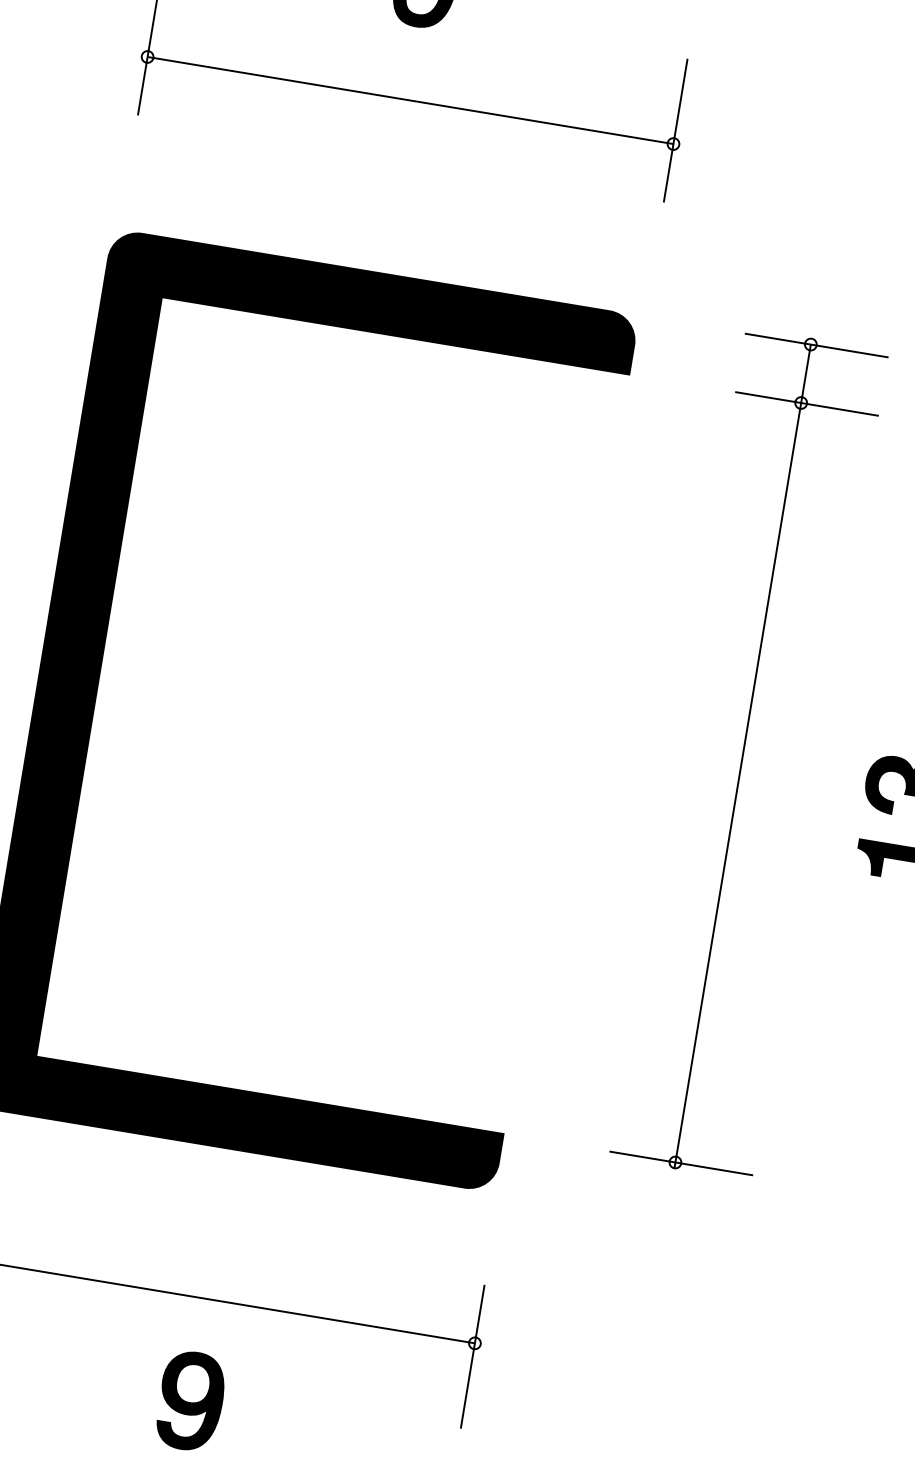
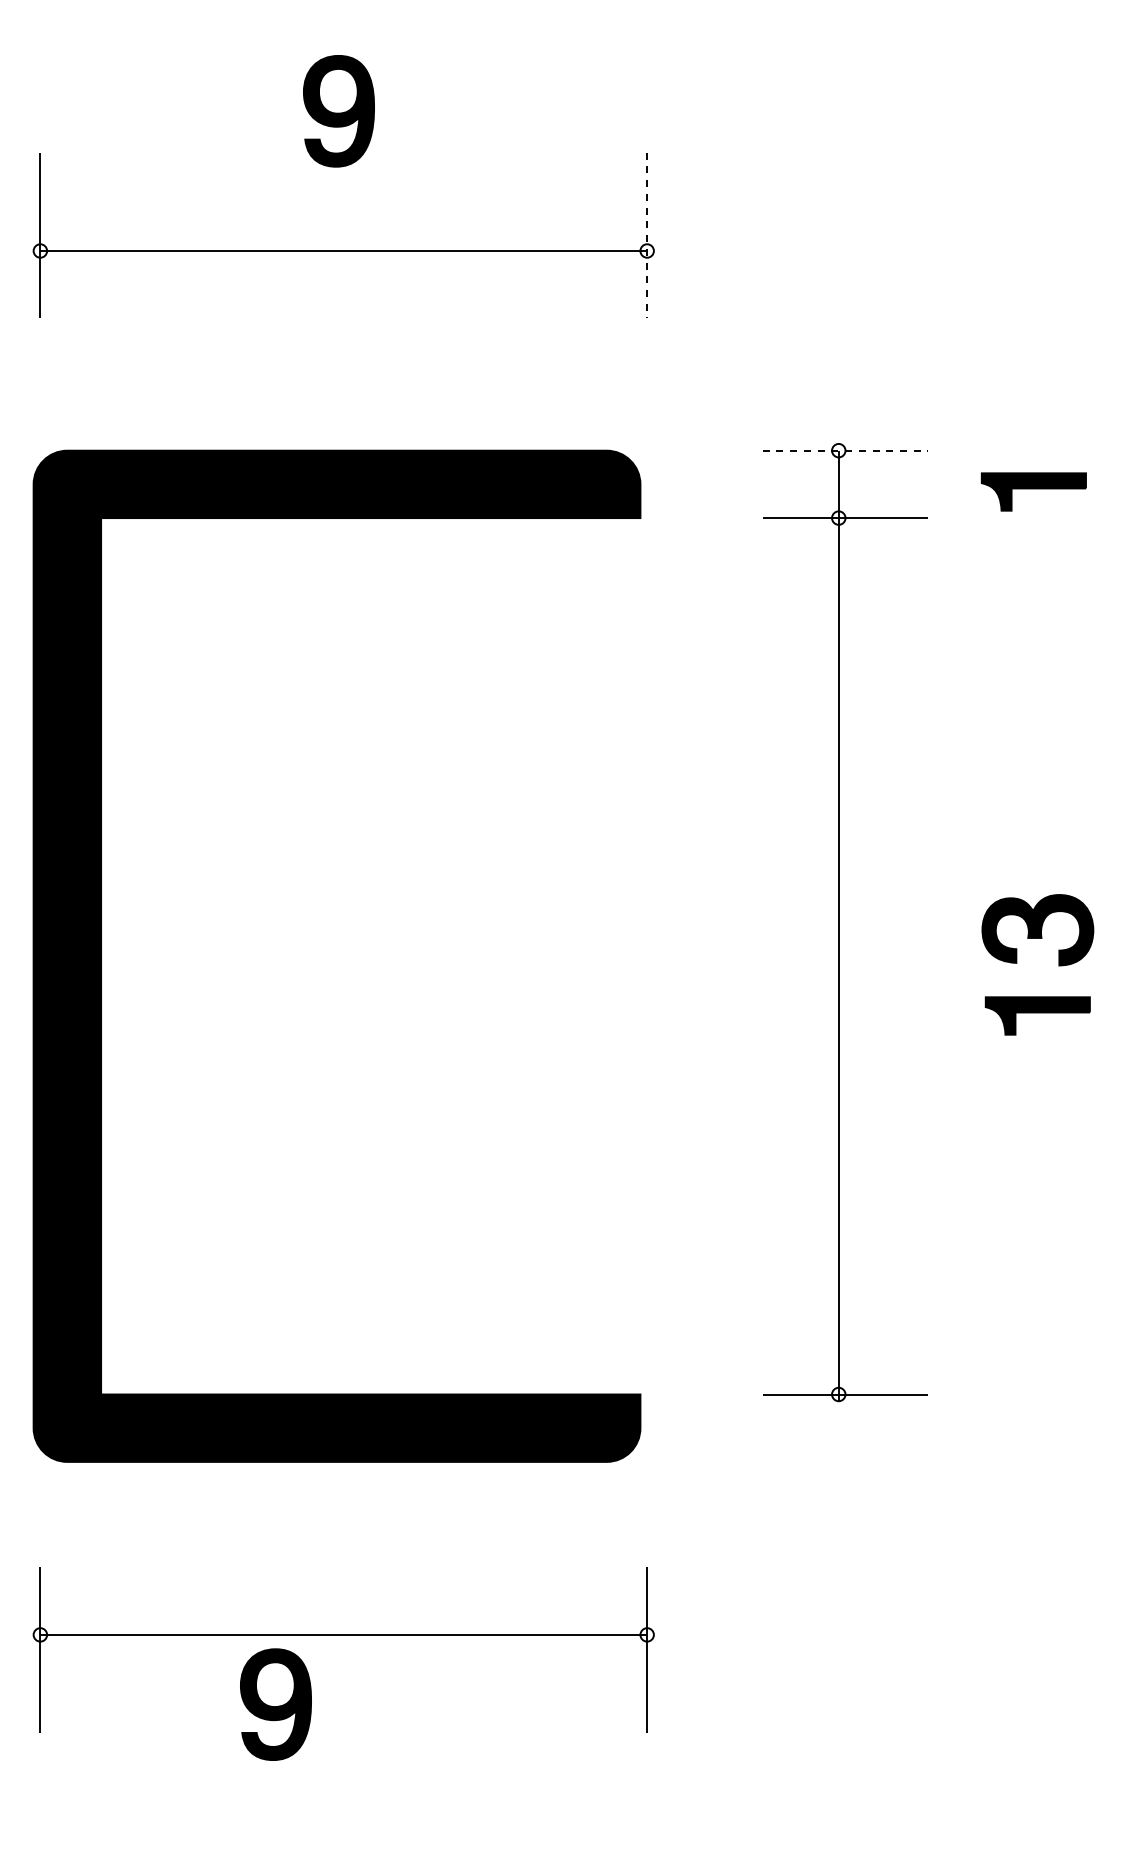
line: (675, 130) -> (647, 235), solid -> dashed
line: (816, 345) -> (845, 450), solid -> dashed
part: (190, 1400) -> (275, 1704), moved

